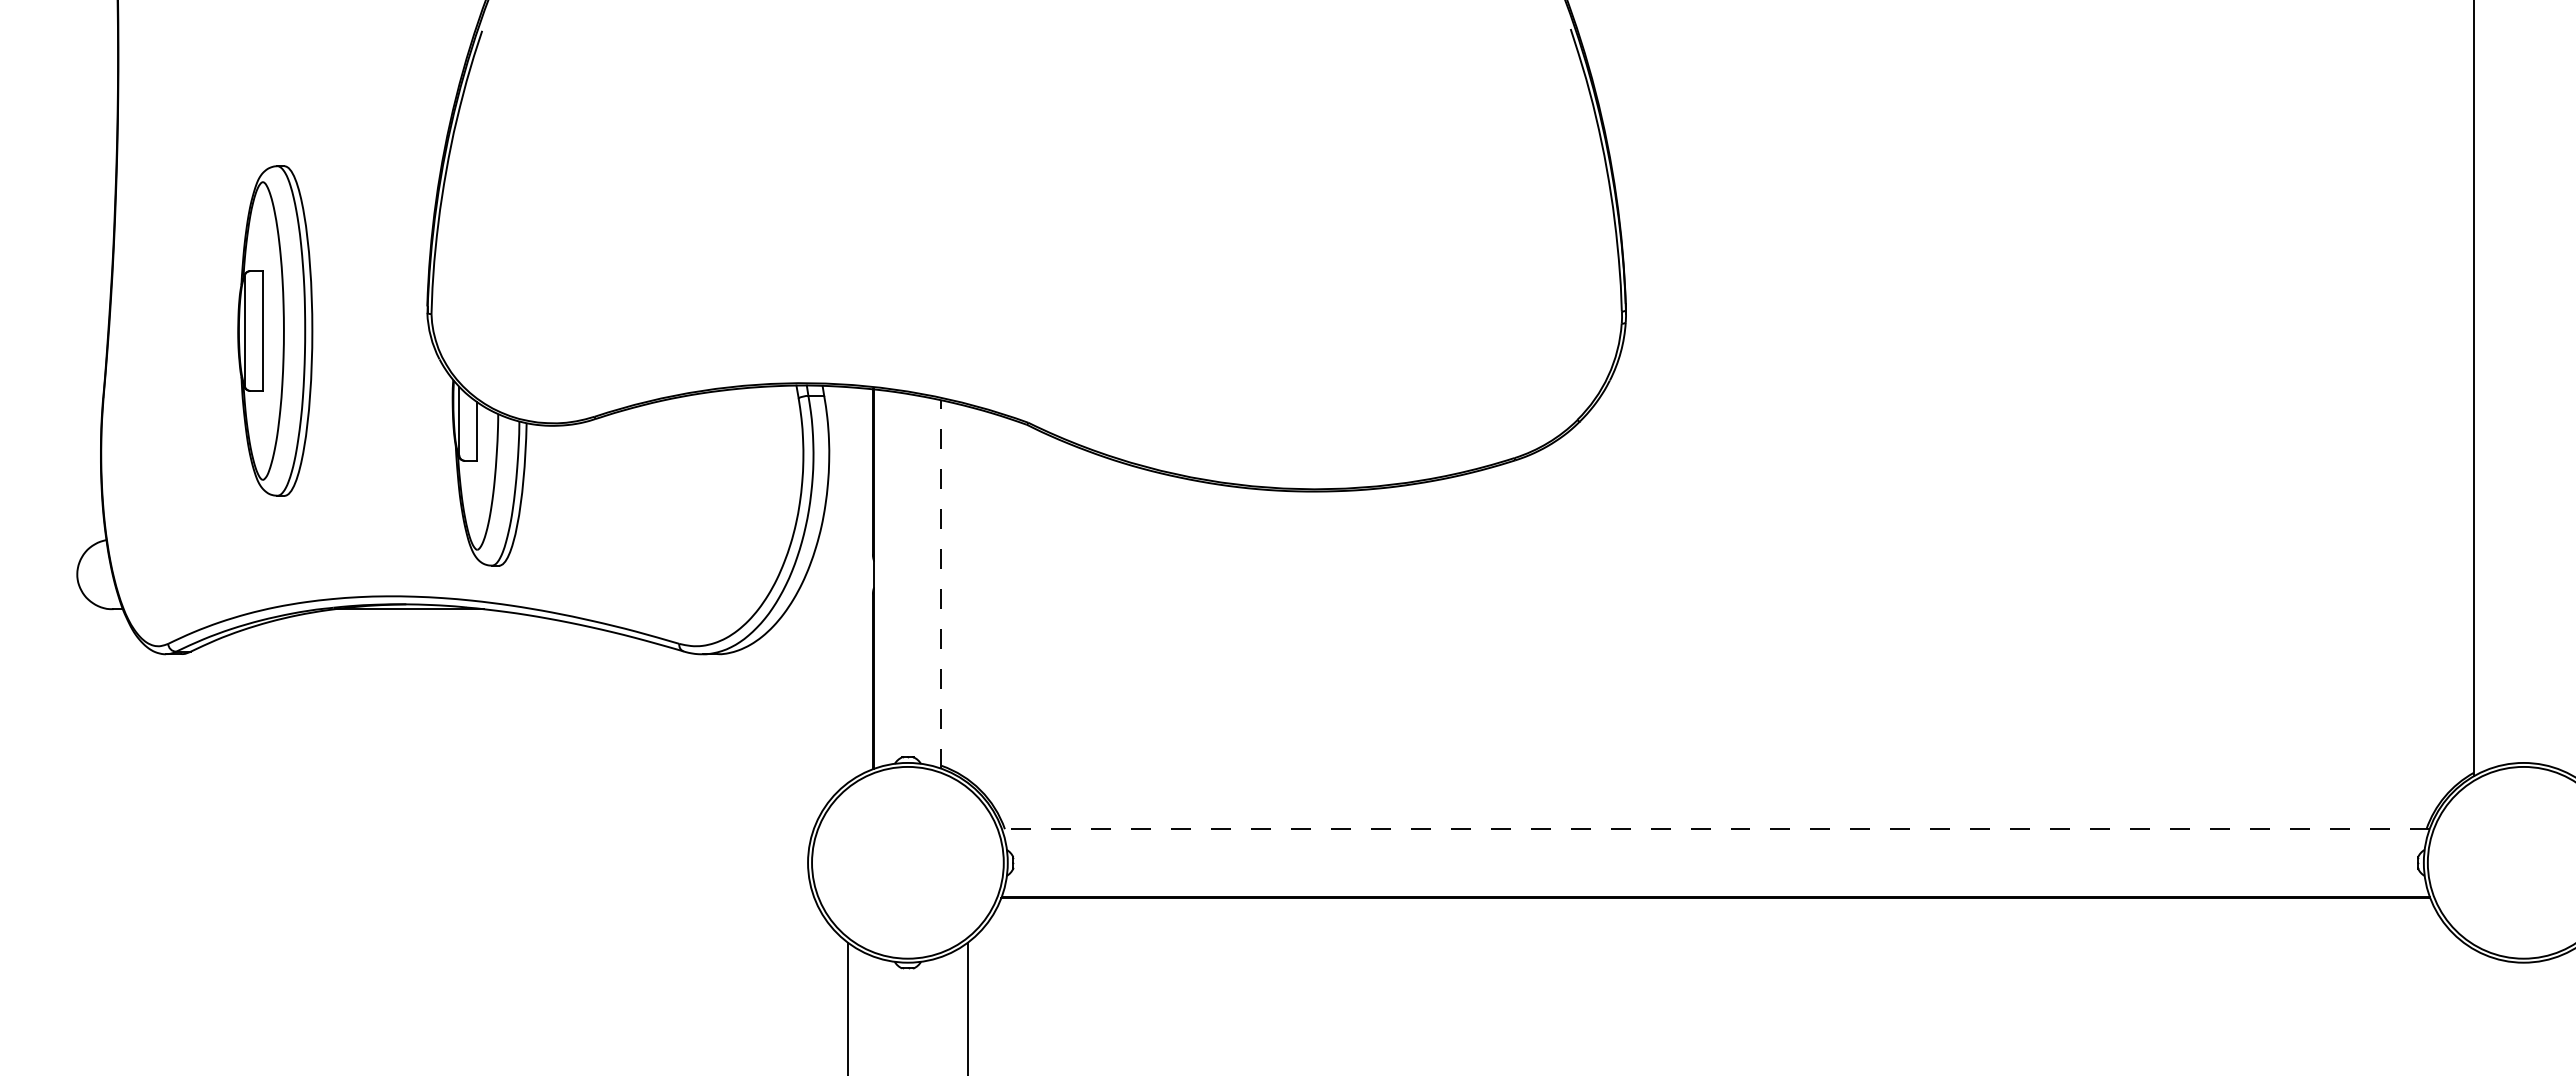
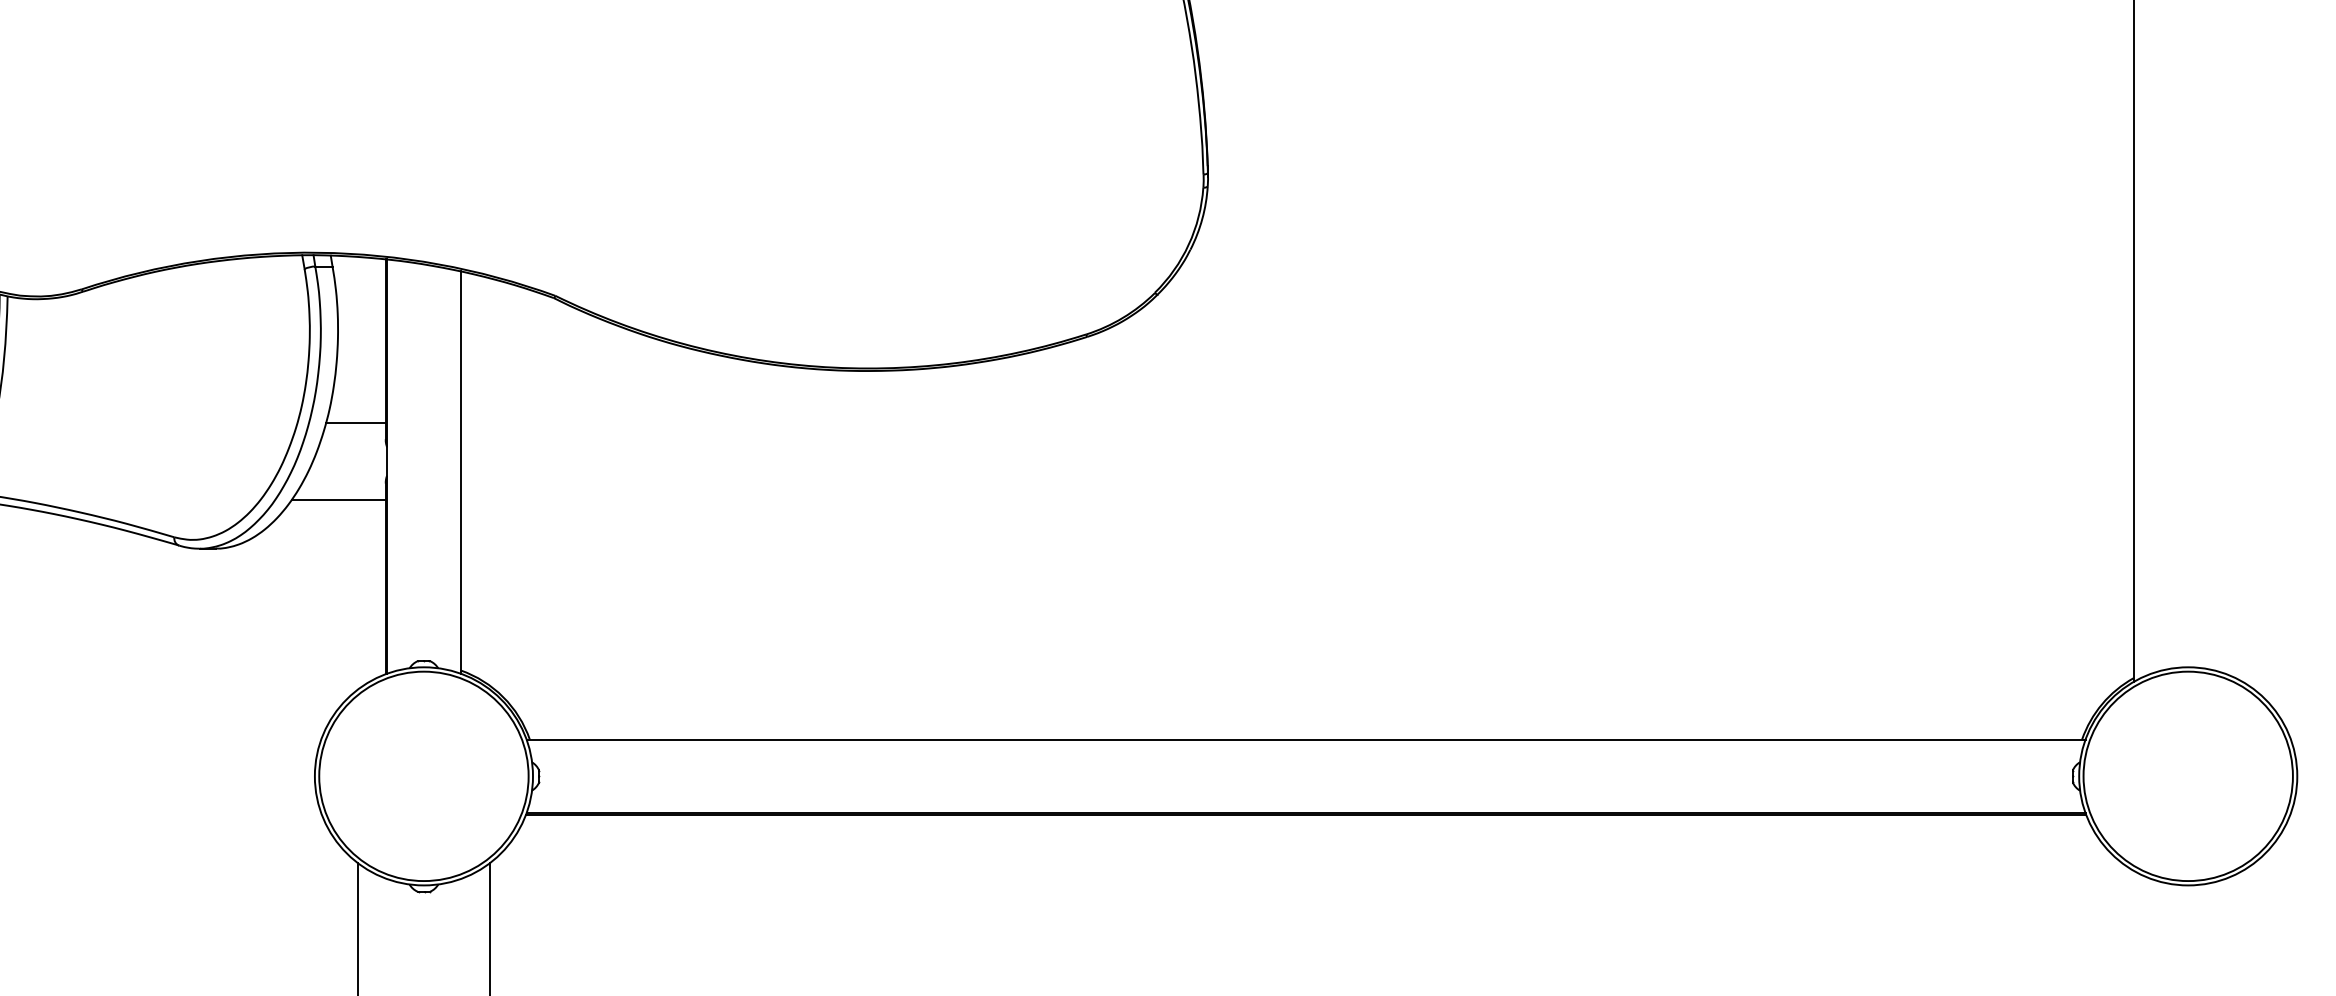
line: (845, 539) -> (355, 423), added
line: (941, 584) -> (460, 472), dashed -> solid
line: (829, 609) -> (338, 499), added
line: (1715, 829) -> (1305, 739), dashed -> solid

